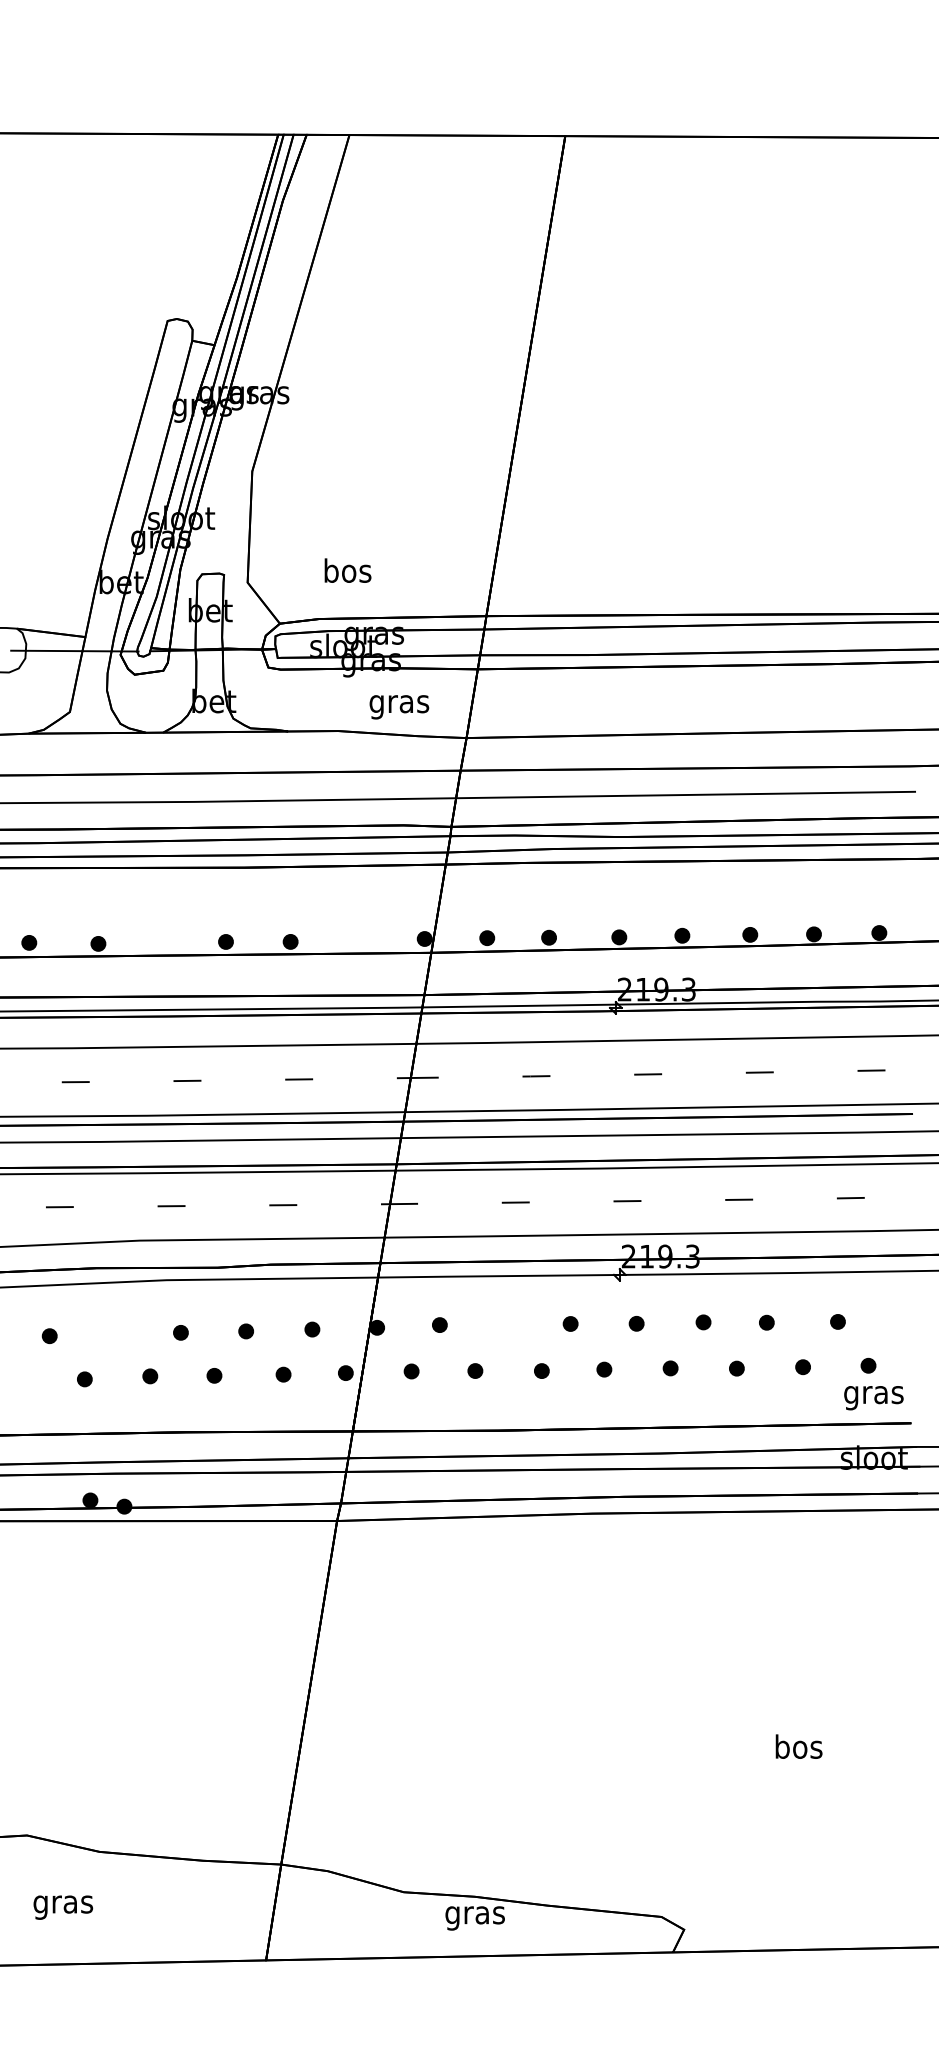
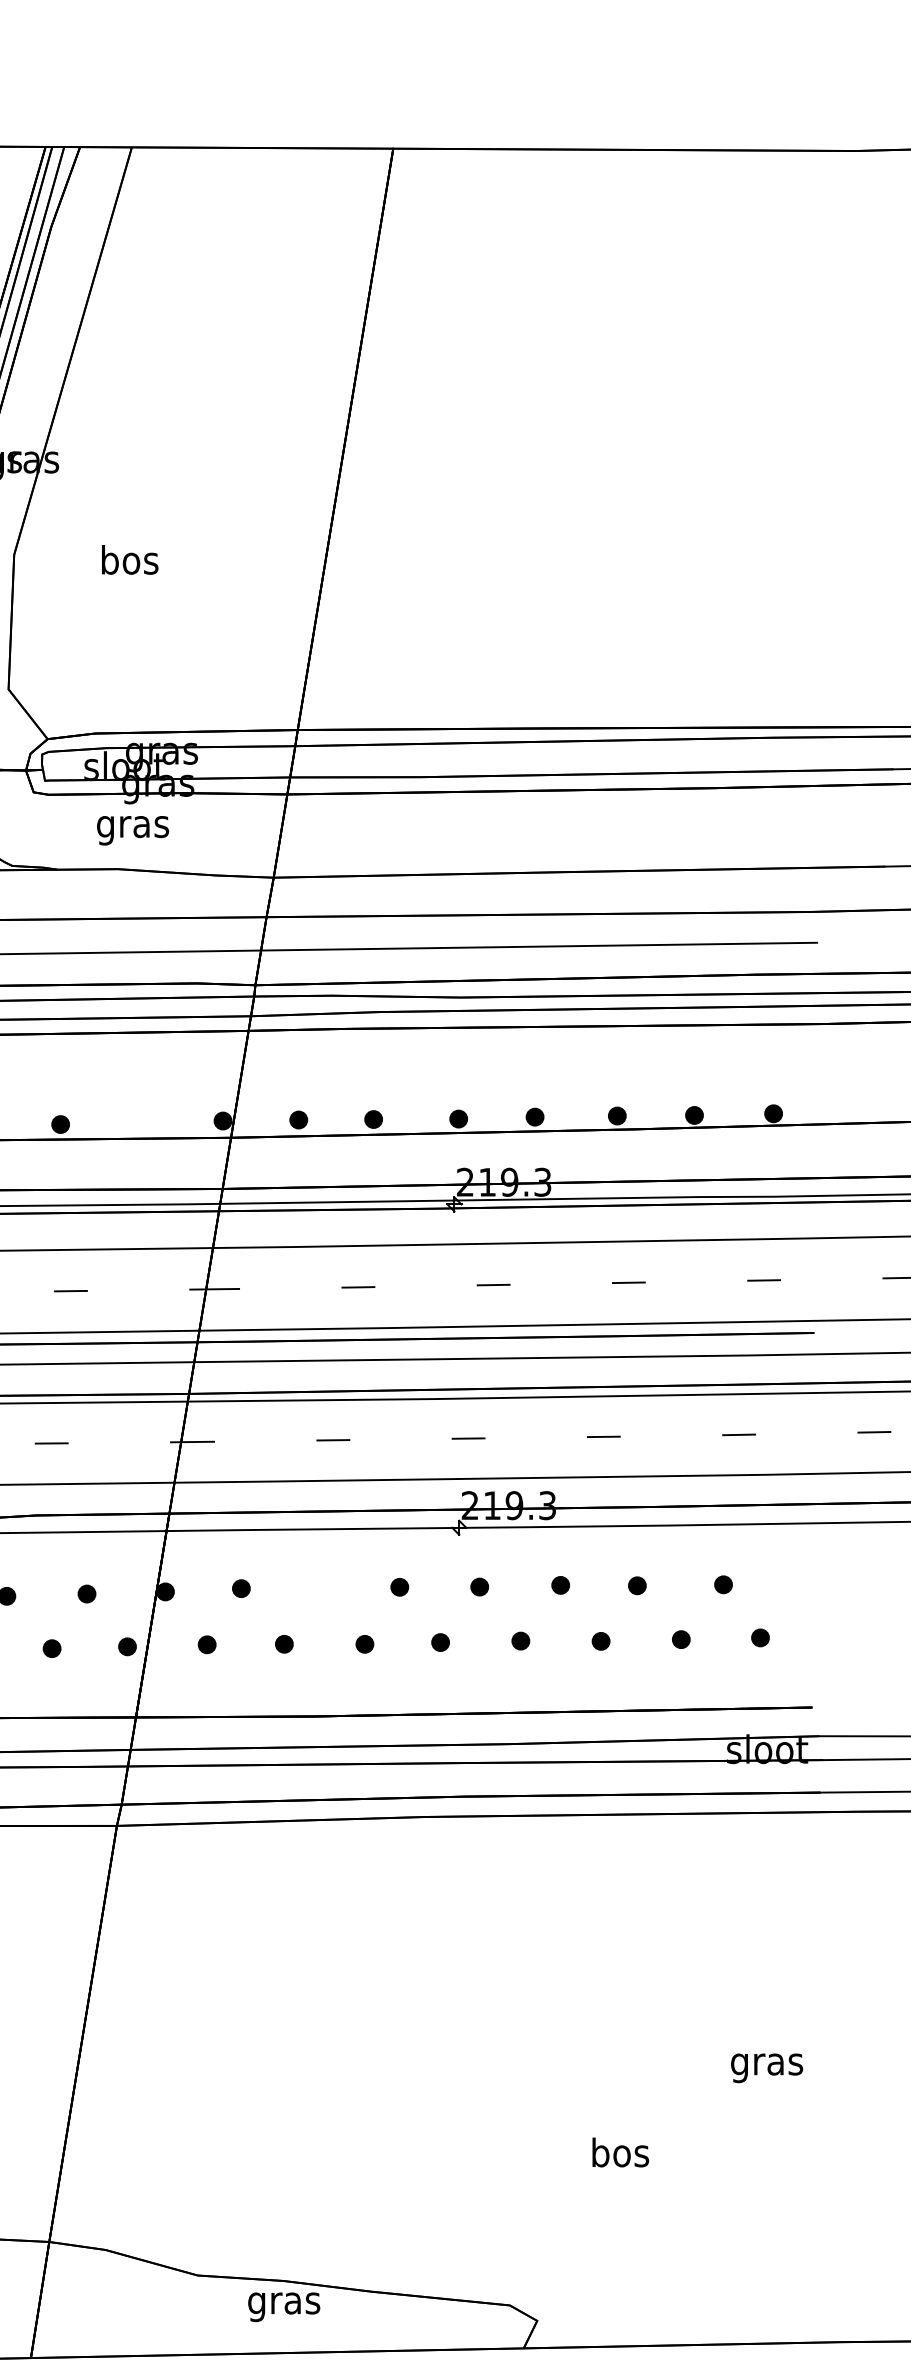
text: (347, 570) -> (129, 559), moved
text: (399, 707) -> (133, 830), moved
text: (873, 1398) -> (766, 2068), moved
text: (798, 1746) -> (620, 2152), moved

